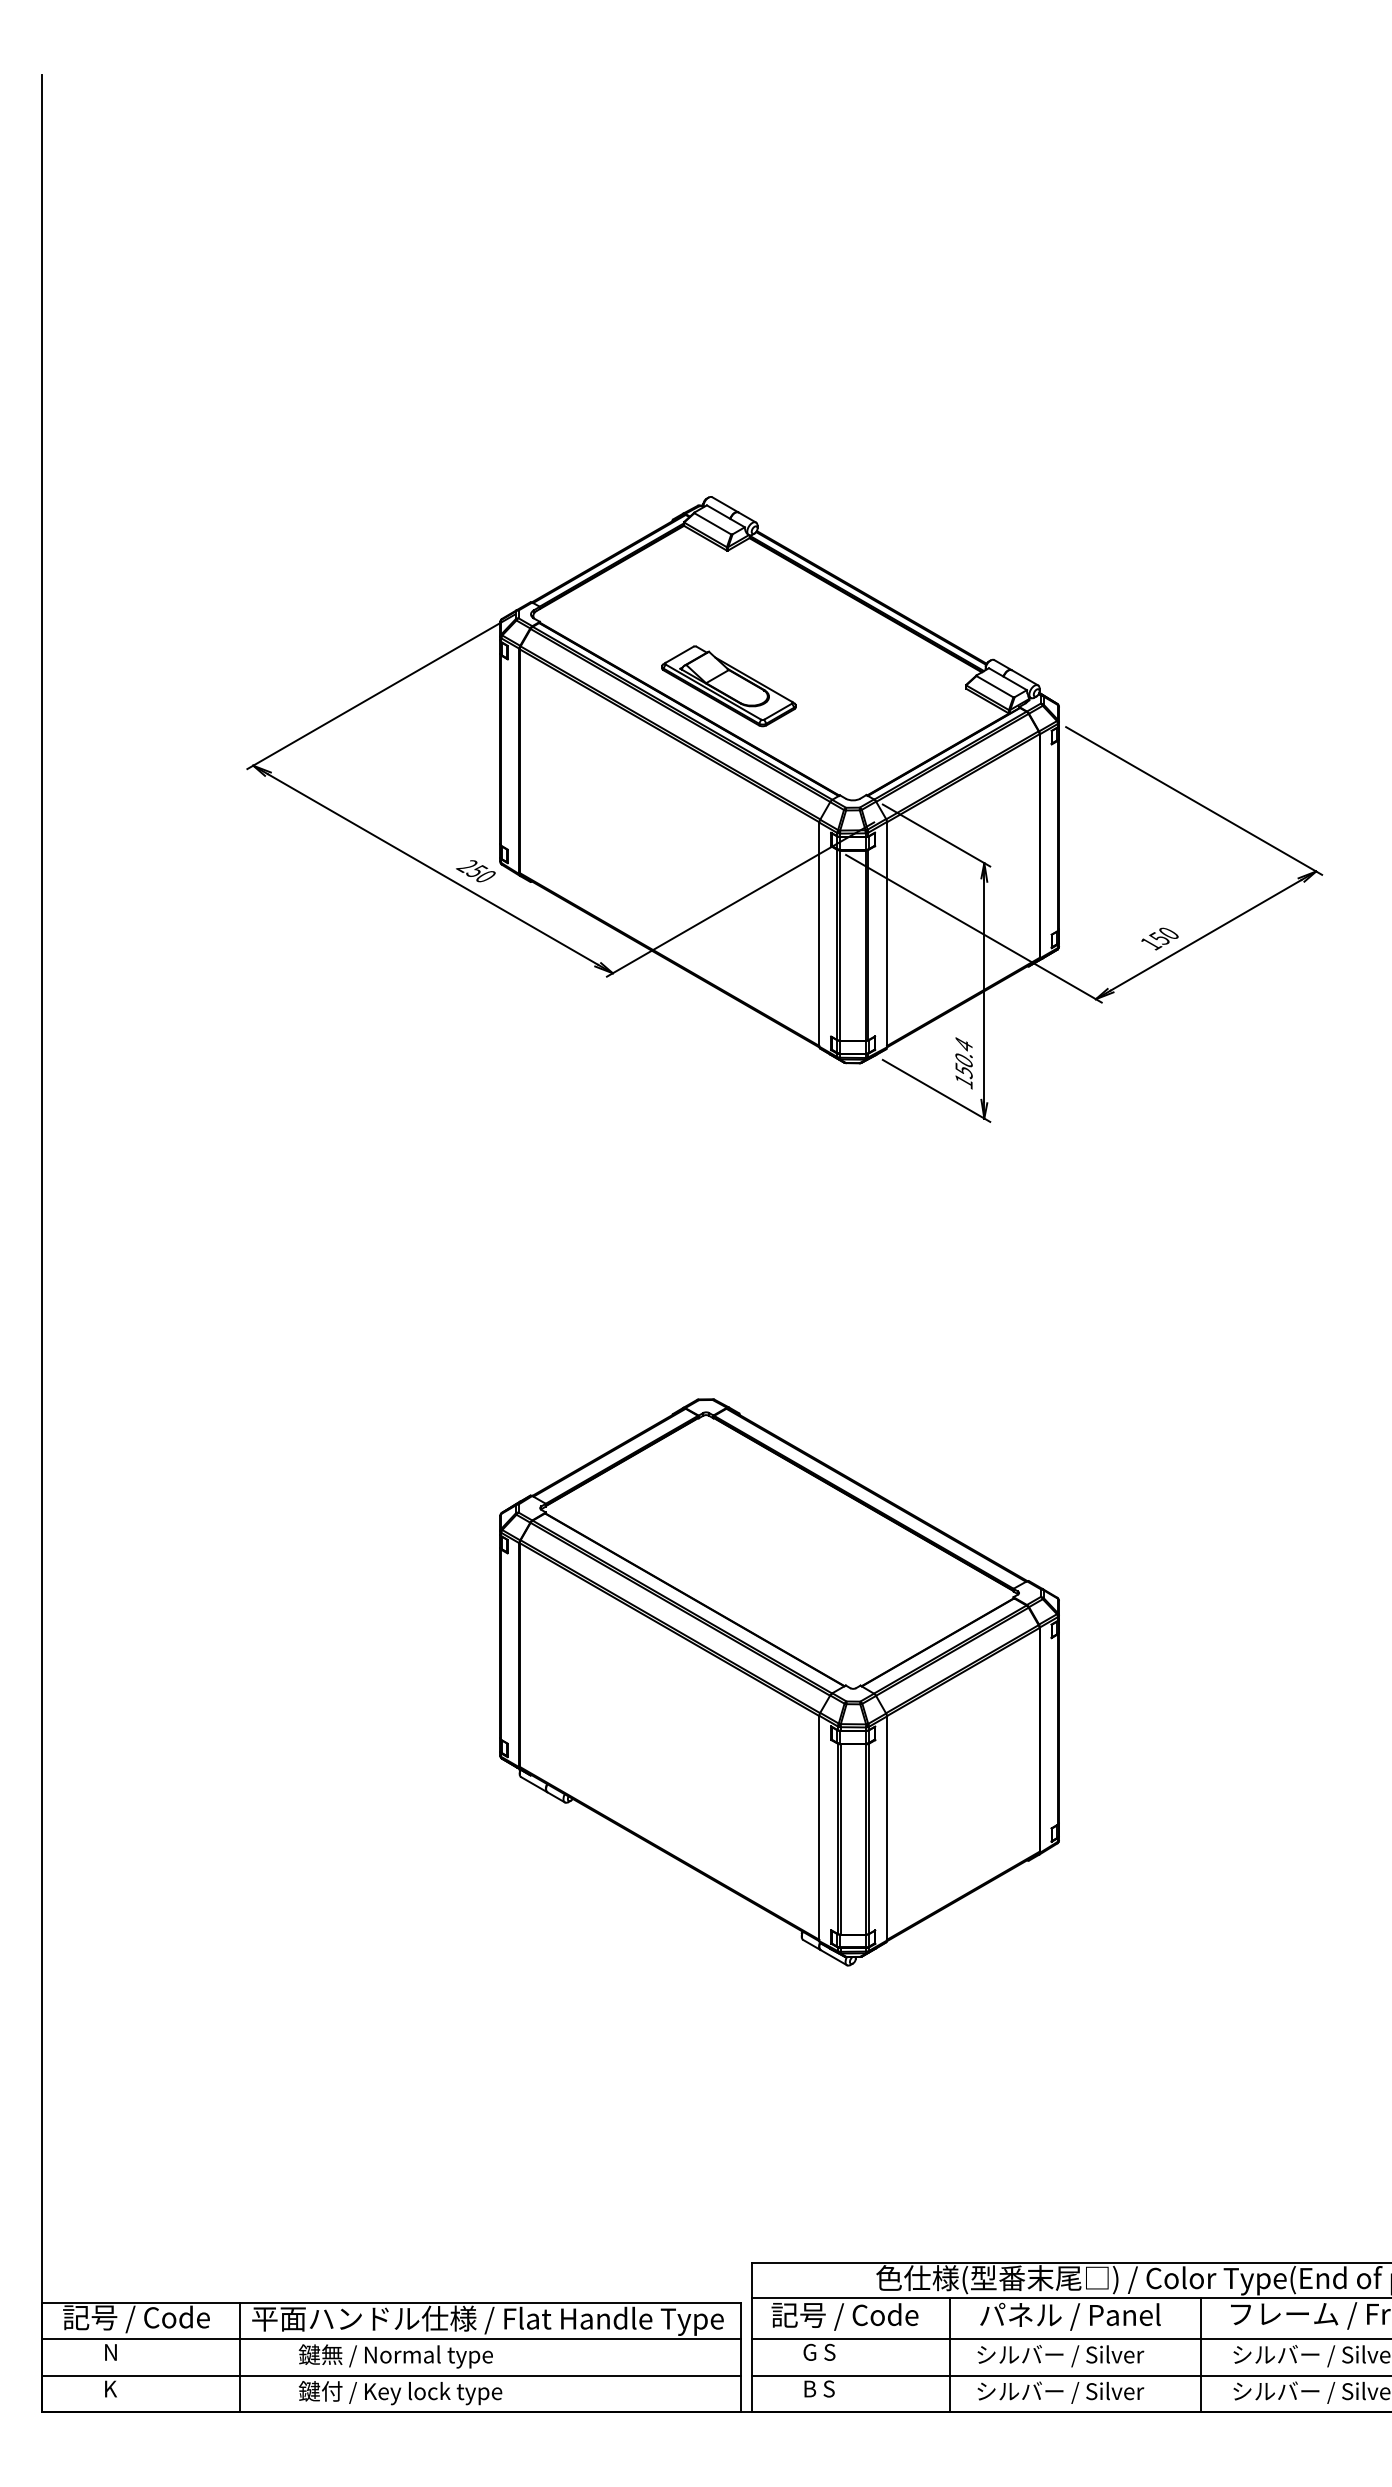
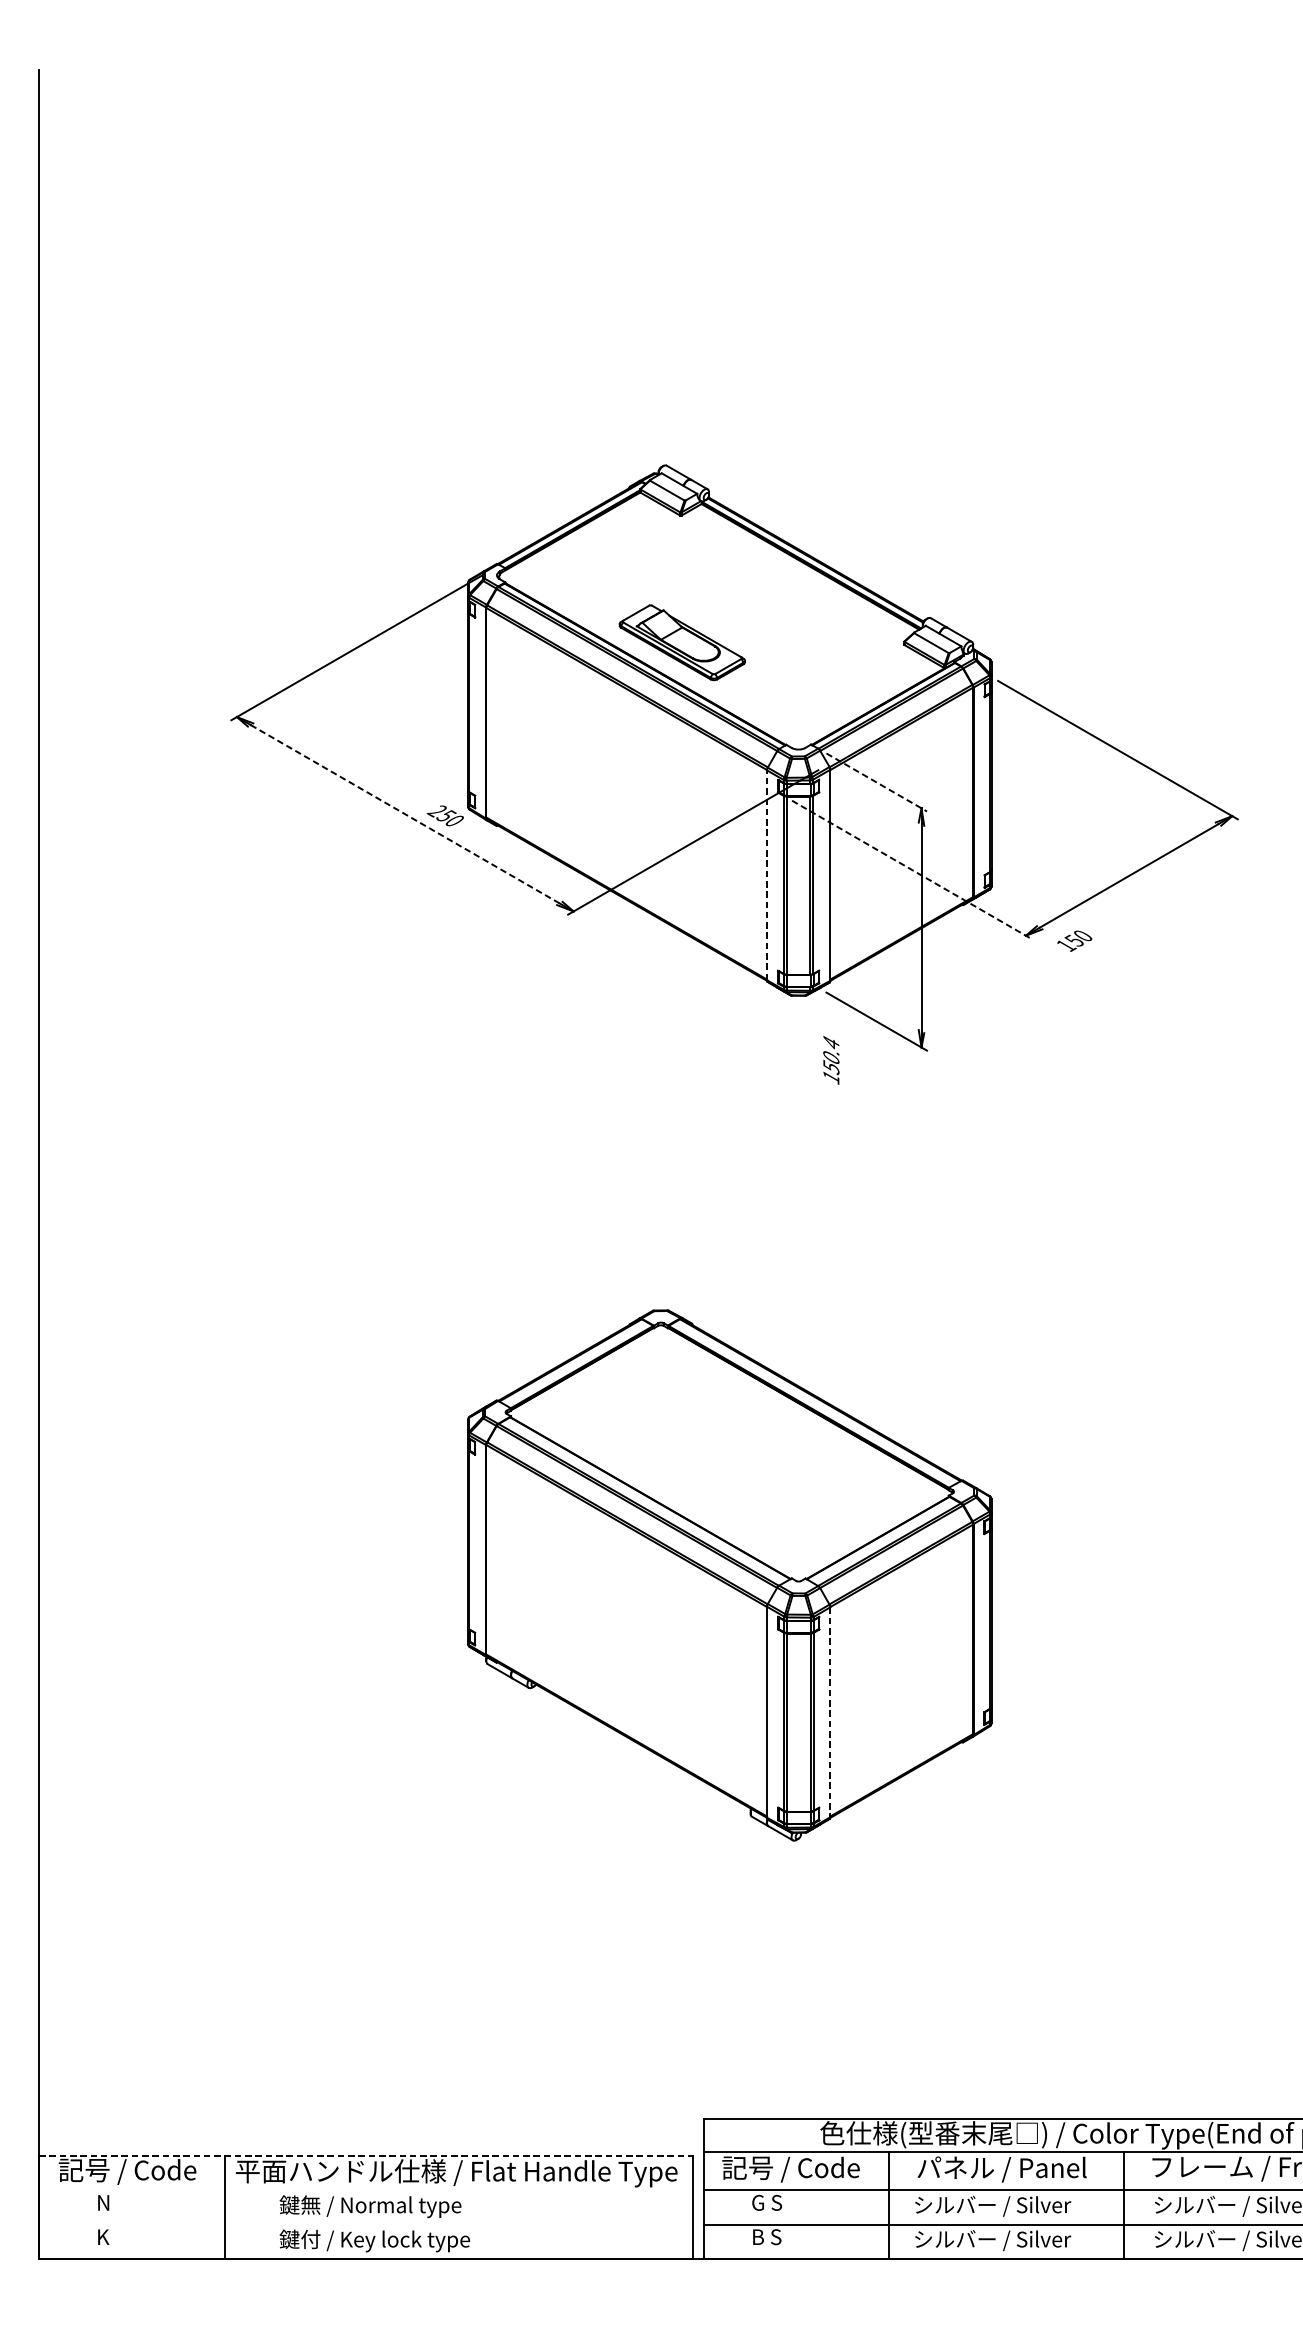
line: (936, 835) -> (876, 782), solid -> dashed
line: (433, 869) -> (405, 814), solid -> dashed
line: (973, 928) -> (911, 869), solid -> dashed
line: (819, 934) -> (767, 875), solid -> dashed
text: (1159, 938) -> (1074, 940), moved
text: (963, 1063) -> (830, 1060), moved
line: (887, 1828) -> (830, 1712), solid -> dashed
line: (391, 2302) -> (366, 2156), solid -> dashed
line: (390, 2339) -> (365, 2190), removed
line: (390, 2375) -> (365, 2224), removed

